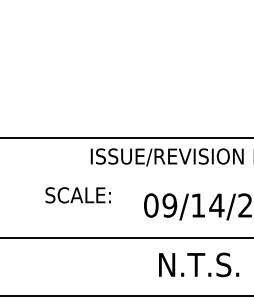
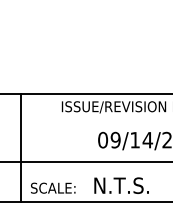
text: (78, 194) -> (53, 187), moved
line: (31, 216) -> (21, 147), added
text: (198, 264) -> (121, 185), moved

